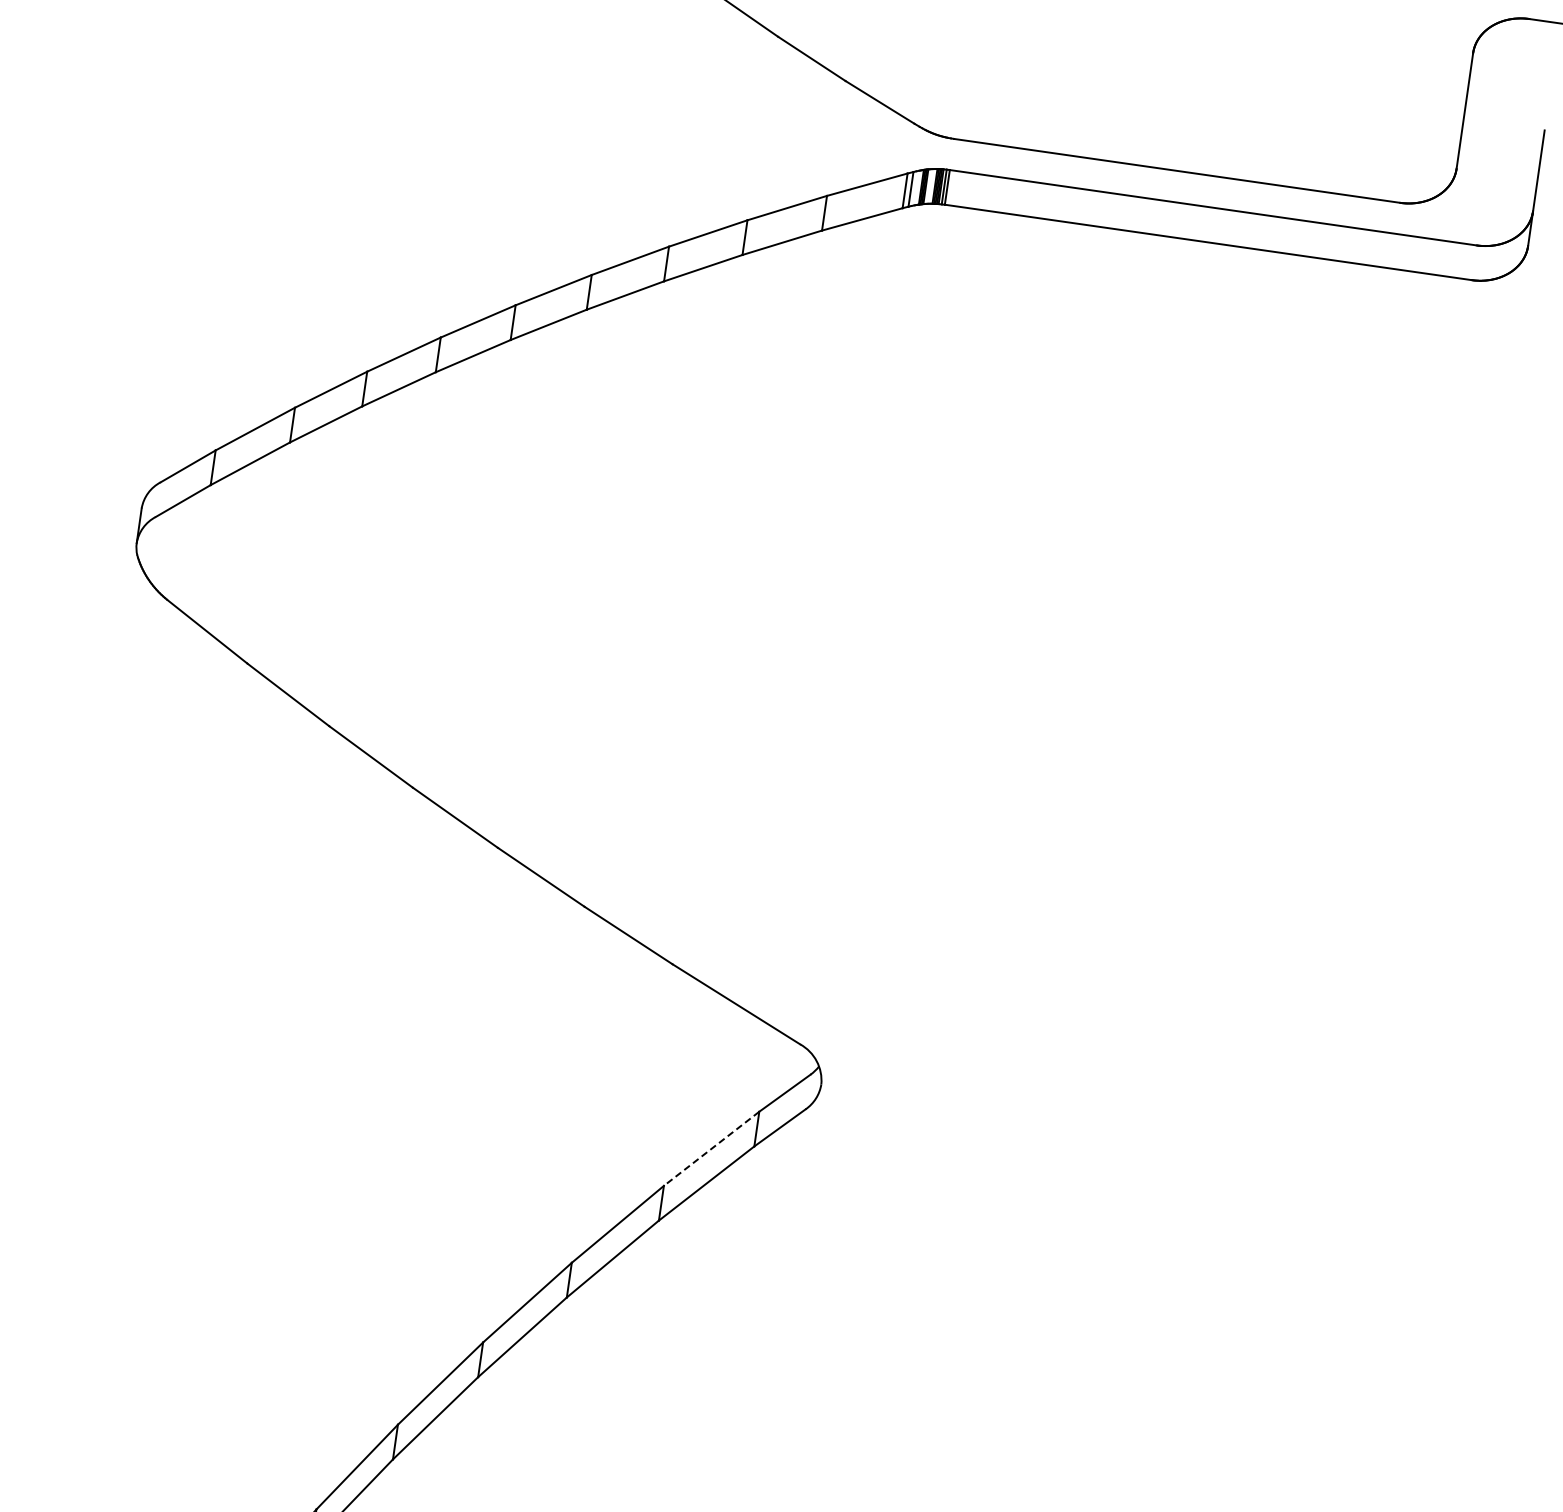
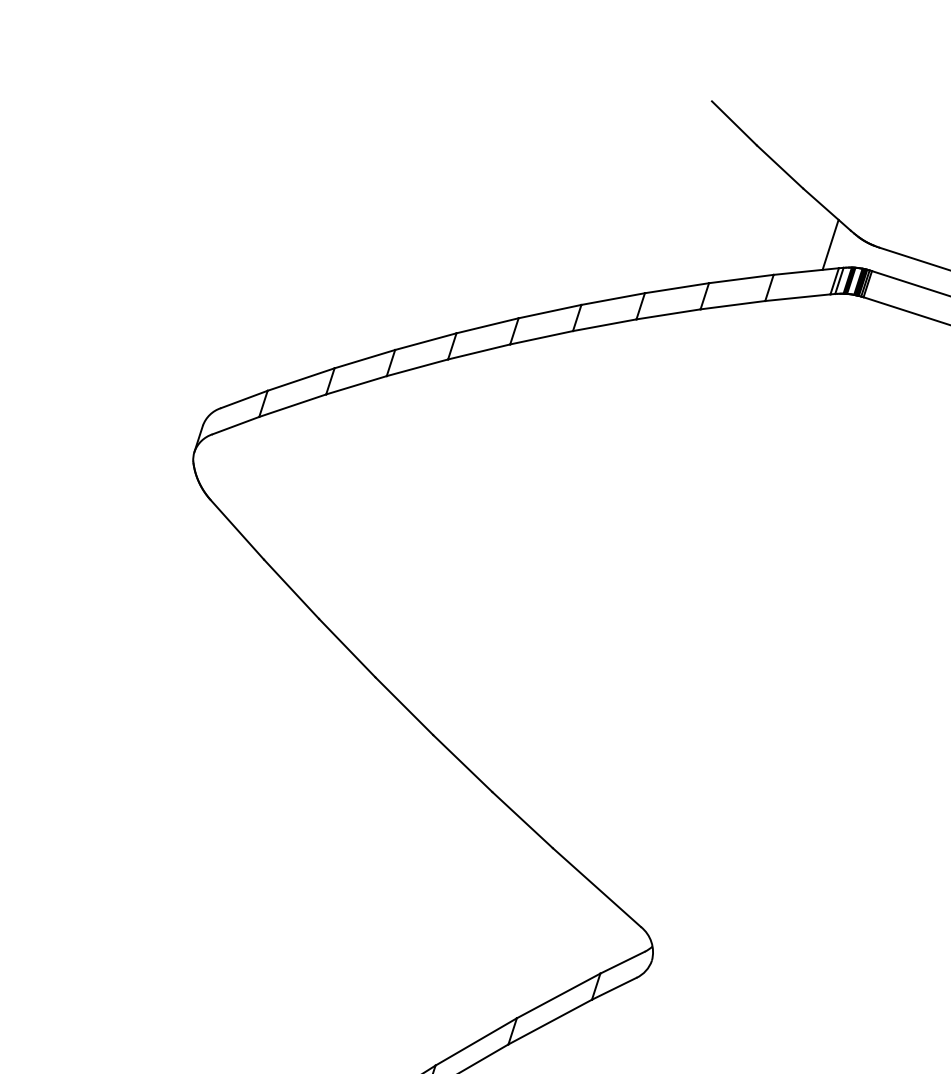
line: (891, 145) -> (830, 244), added
line: (711, 1149) -> (558, 996), dashed -> solid

